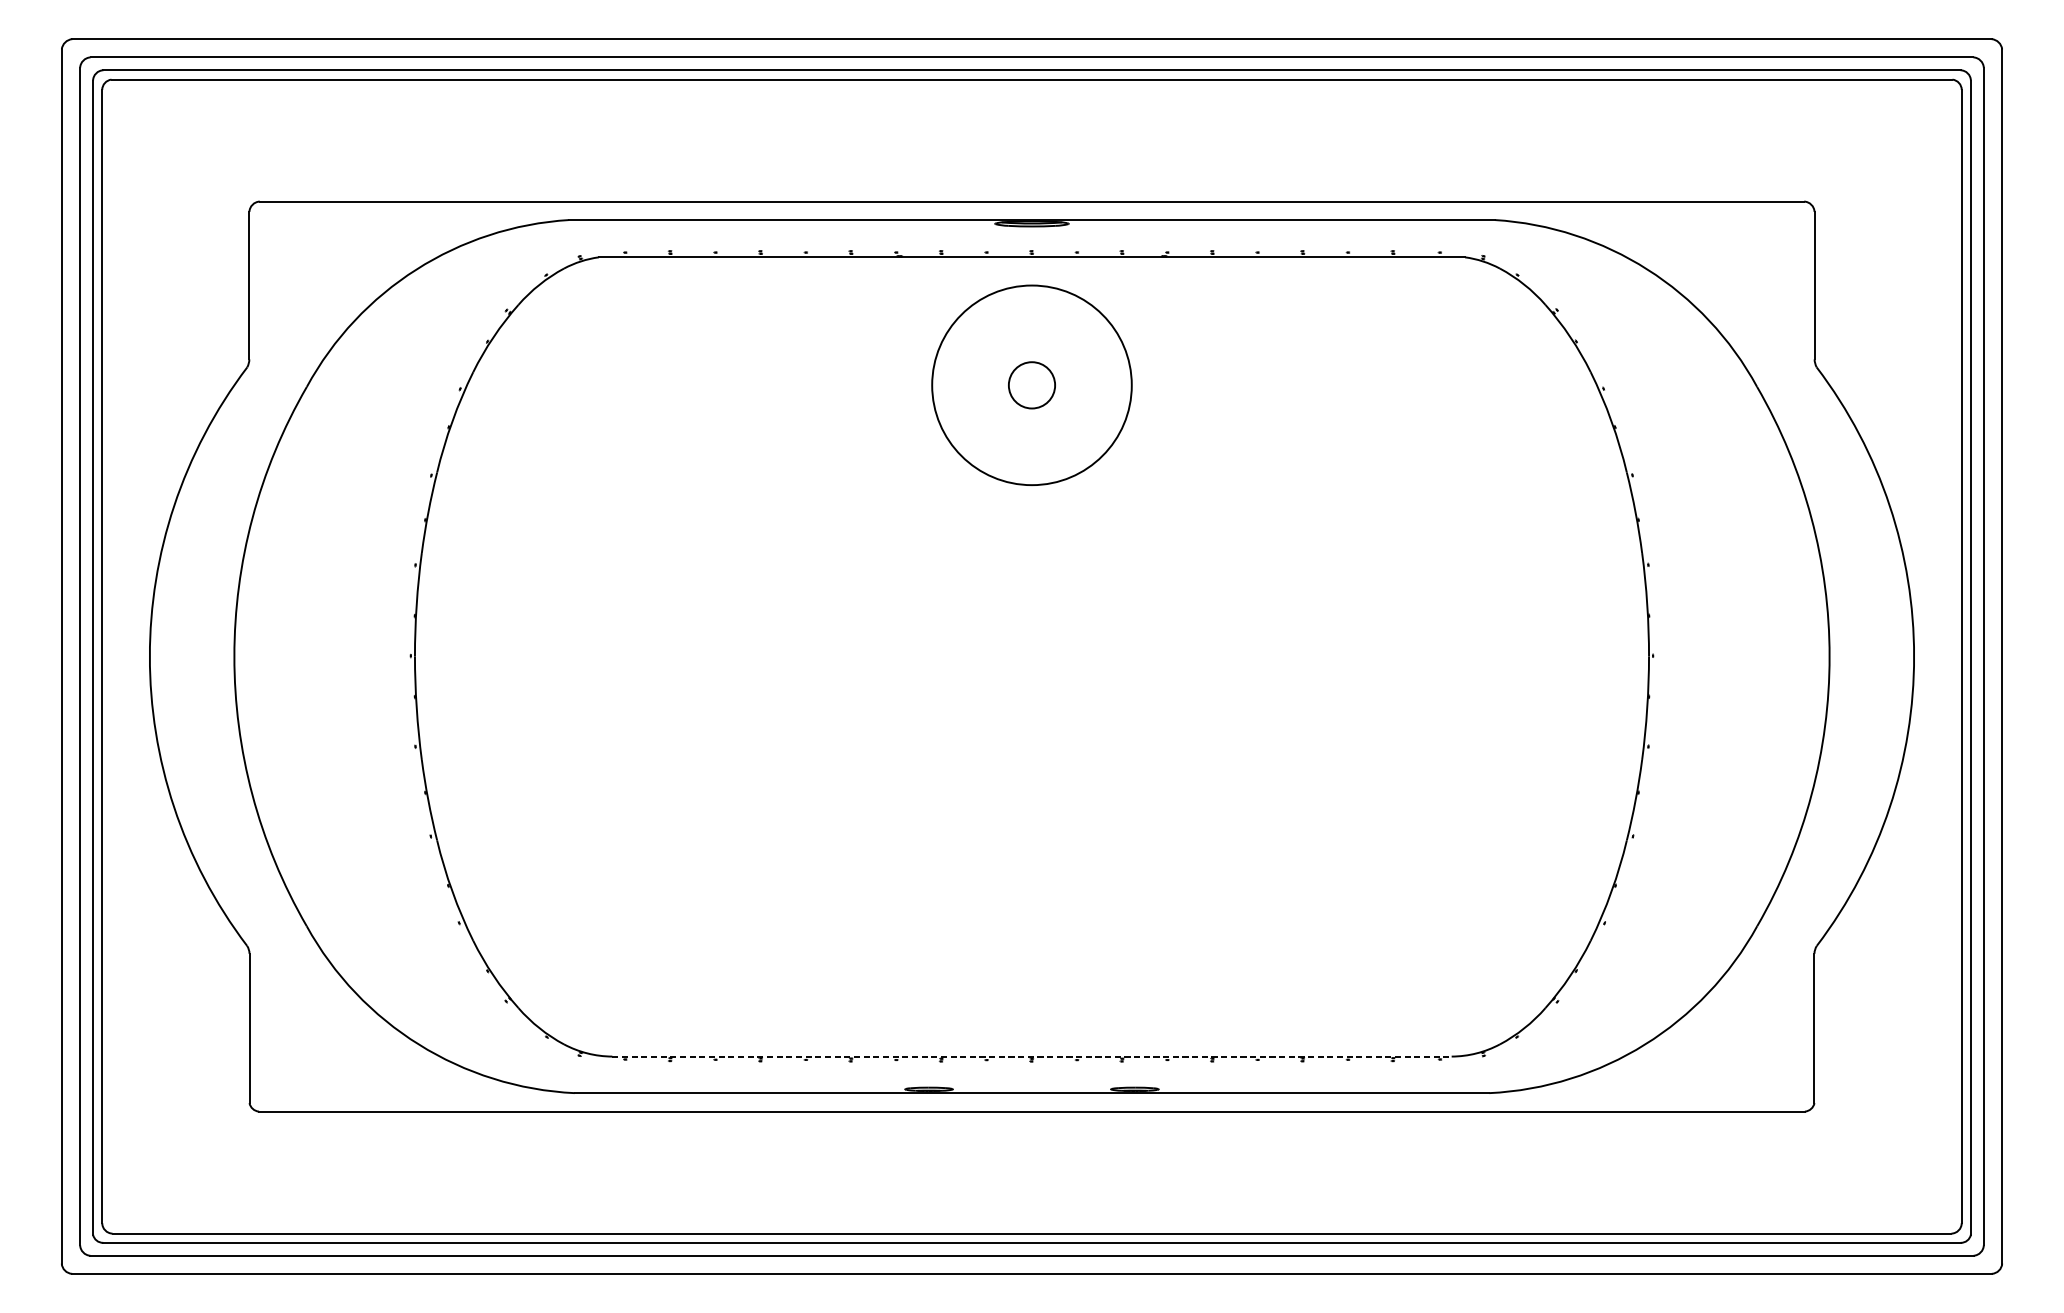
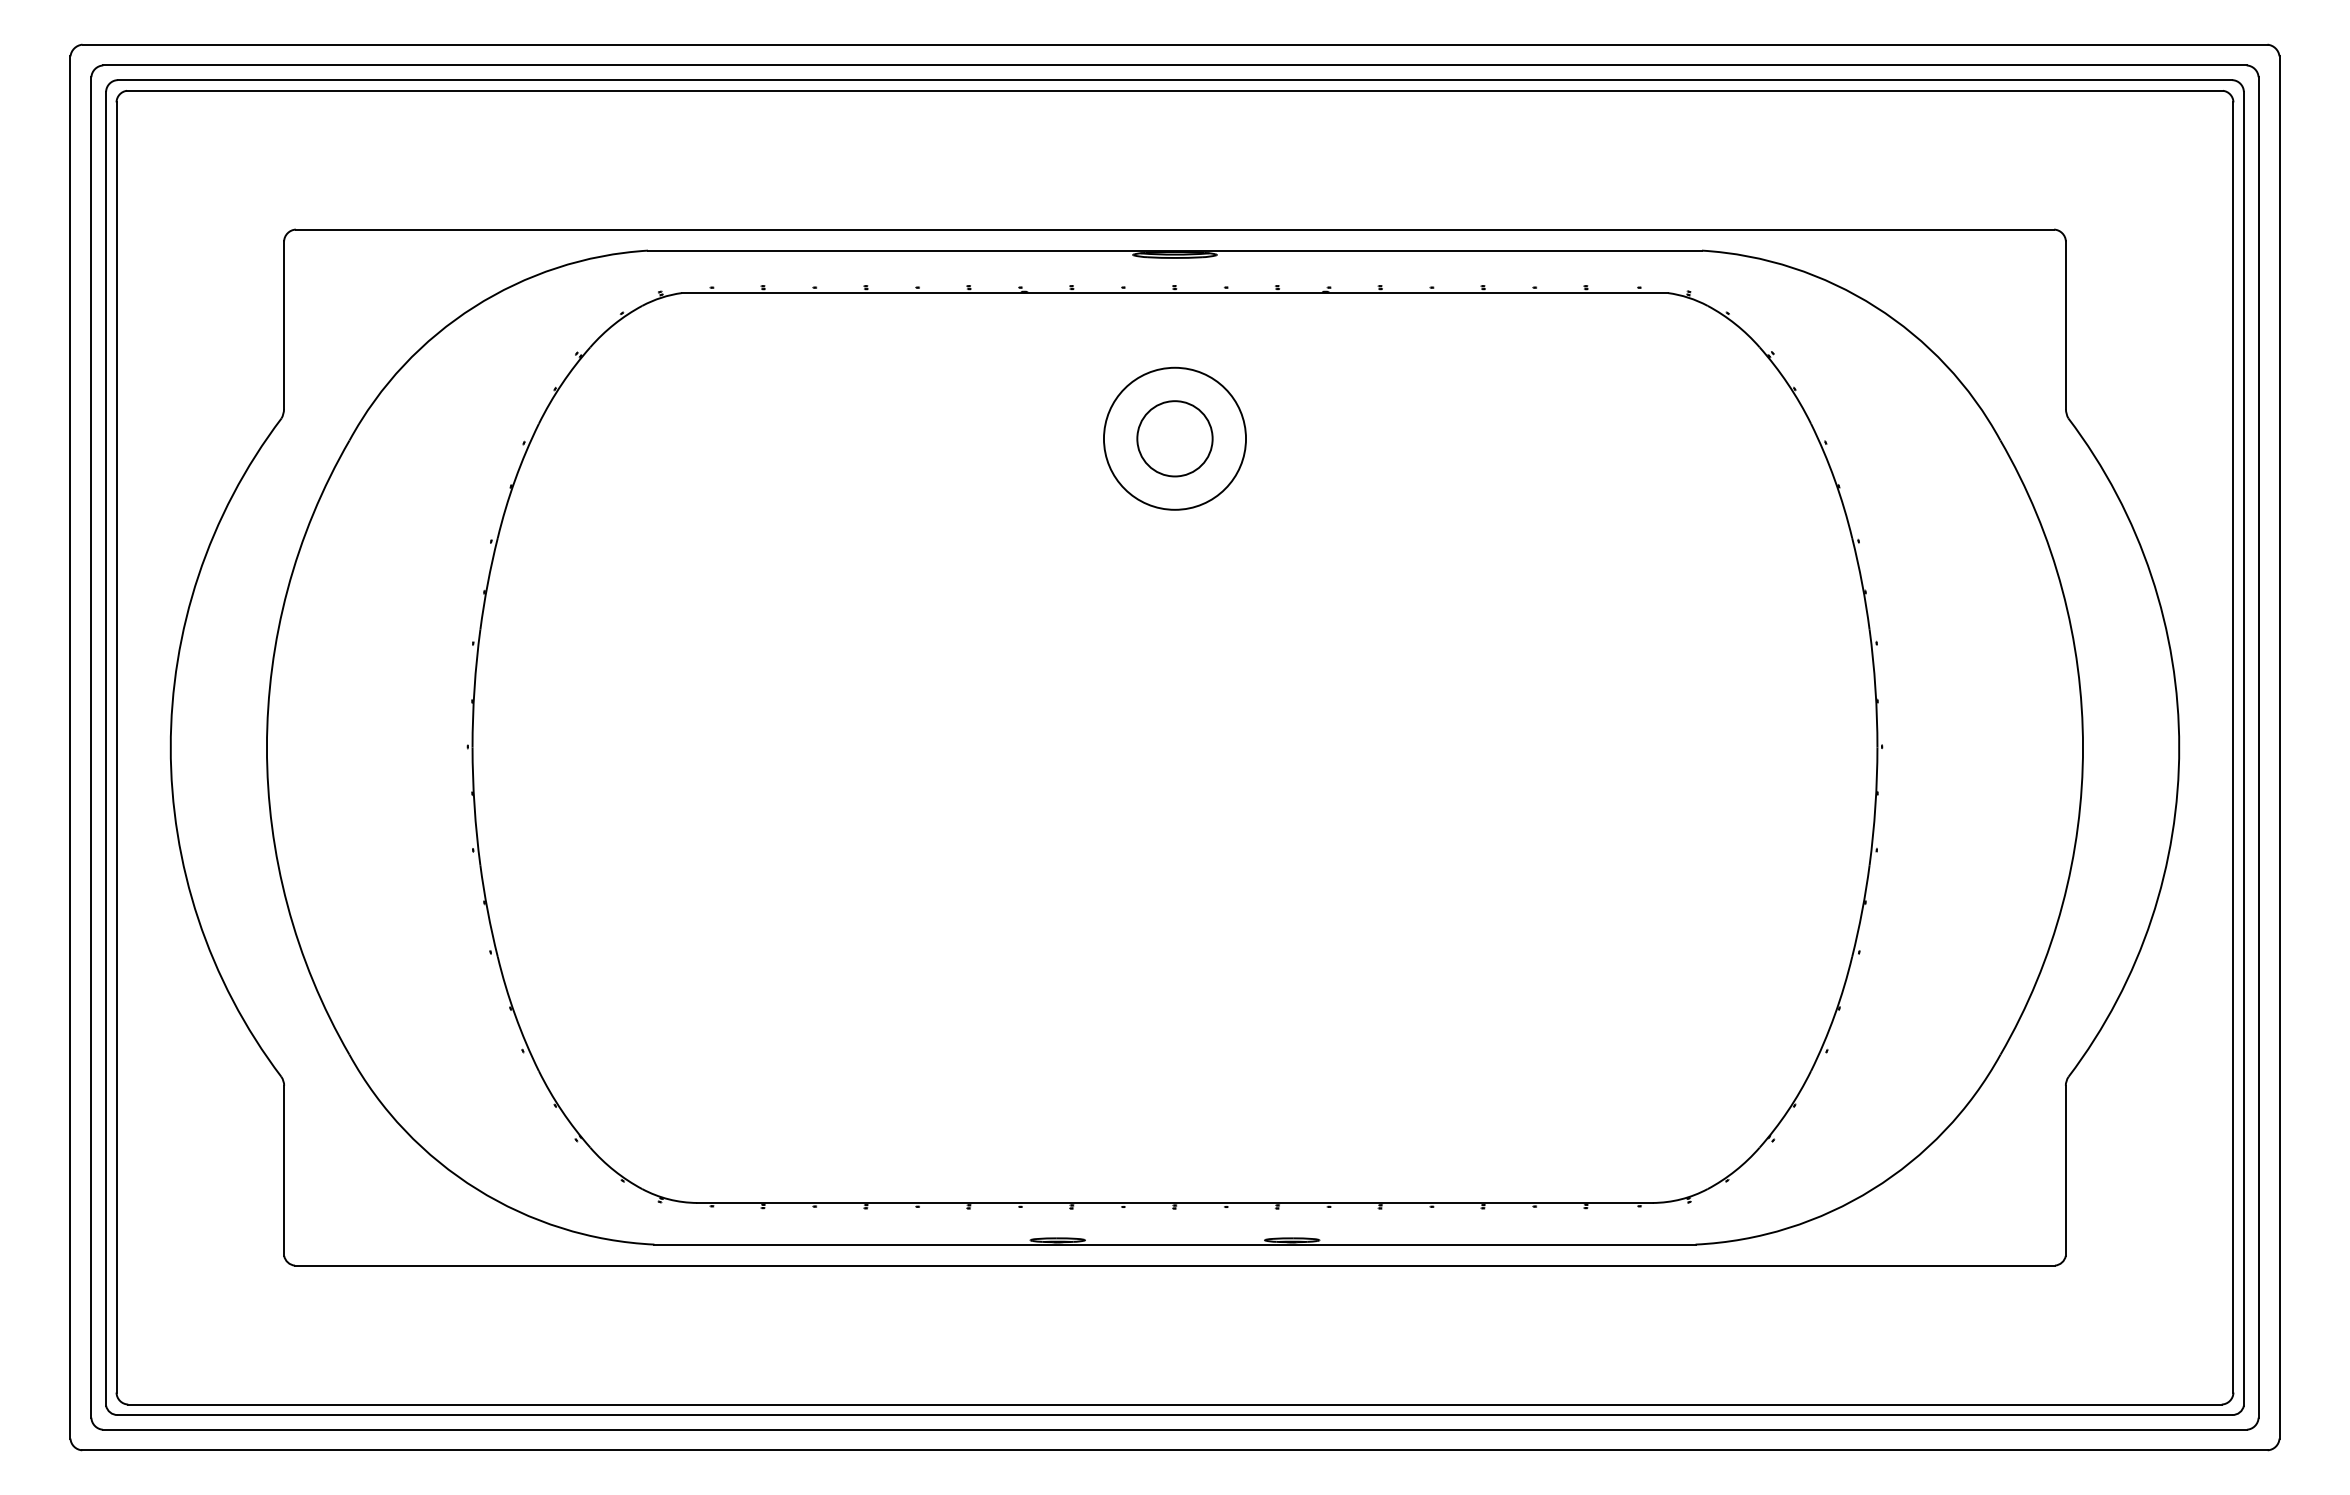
circle: (1031, 385) -> (1174, 438), size x0.62
circle: (1031, 385) -> (1174, 438), size x1.43
line: (1031, 1056) -> (1174, 1202), dashed -> solid

